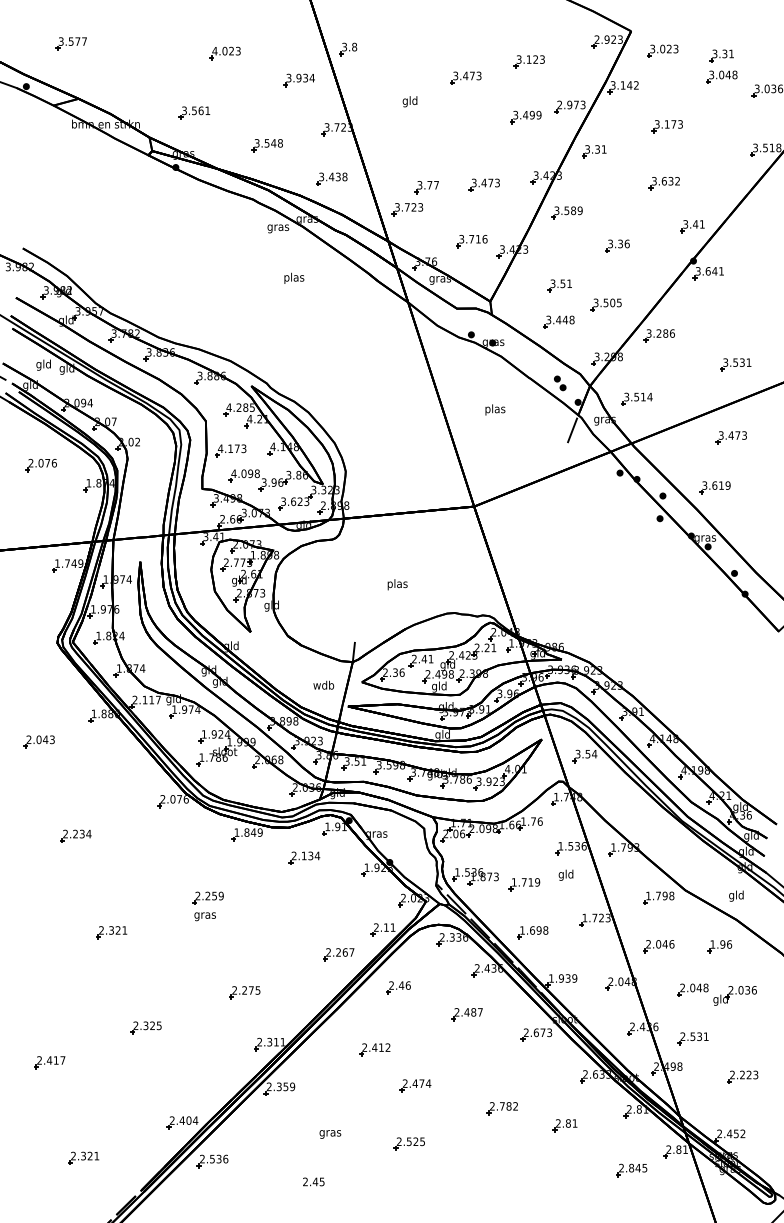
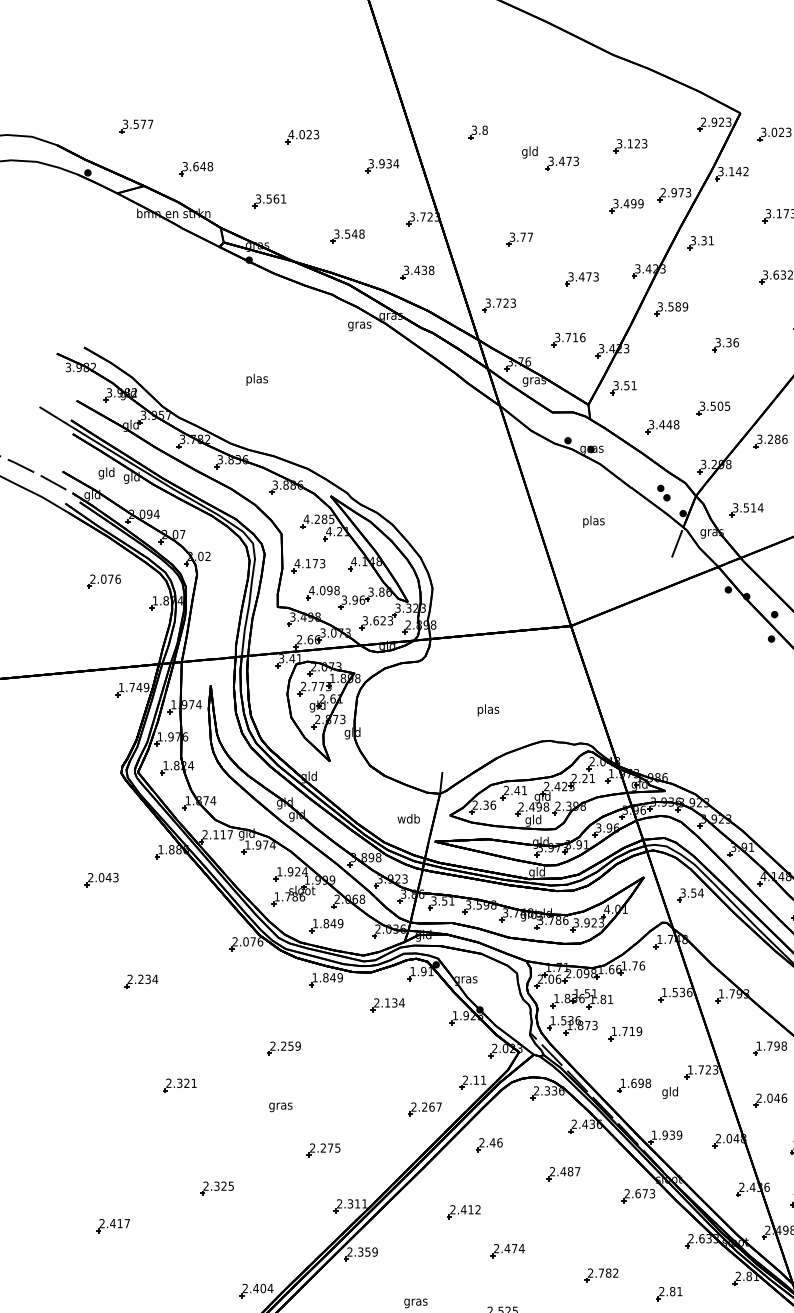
part: (348, 49) -> (478, 132), moved
part: (126, 82) -> (195, 168), added
text: (409, 101) -> (529, 152), moved
part: (426, 187) -> (519, 239), moved
text: (294, 277) -> (257, 378), moved
part: (559, 285) -> (623, 387), moved
part: (247, 784) -> (326, 925), added
part: (484, 852) -> (582, 999), added
text: (565, 874) -> (669, 1092), moved
text: (204, 916) -> (280, 1107), moved

